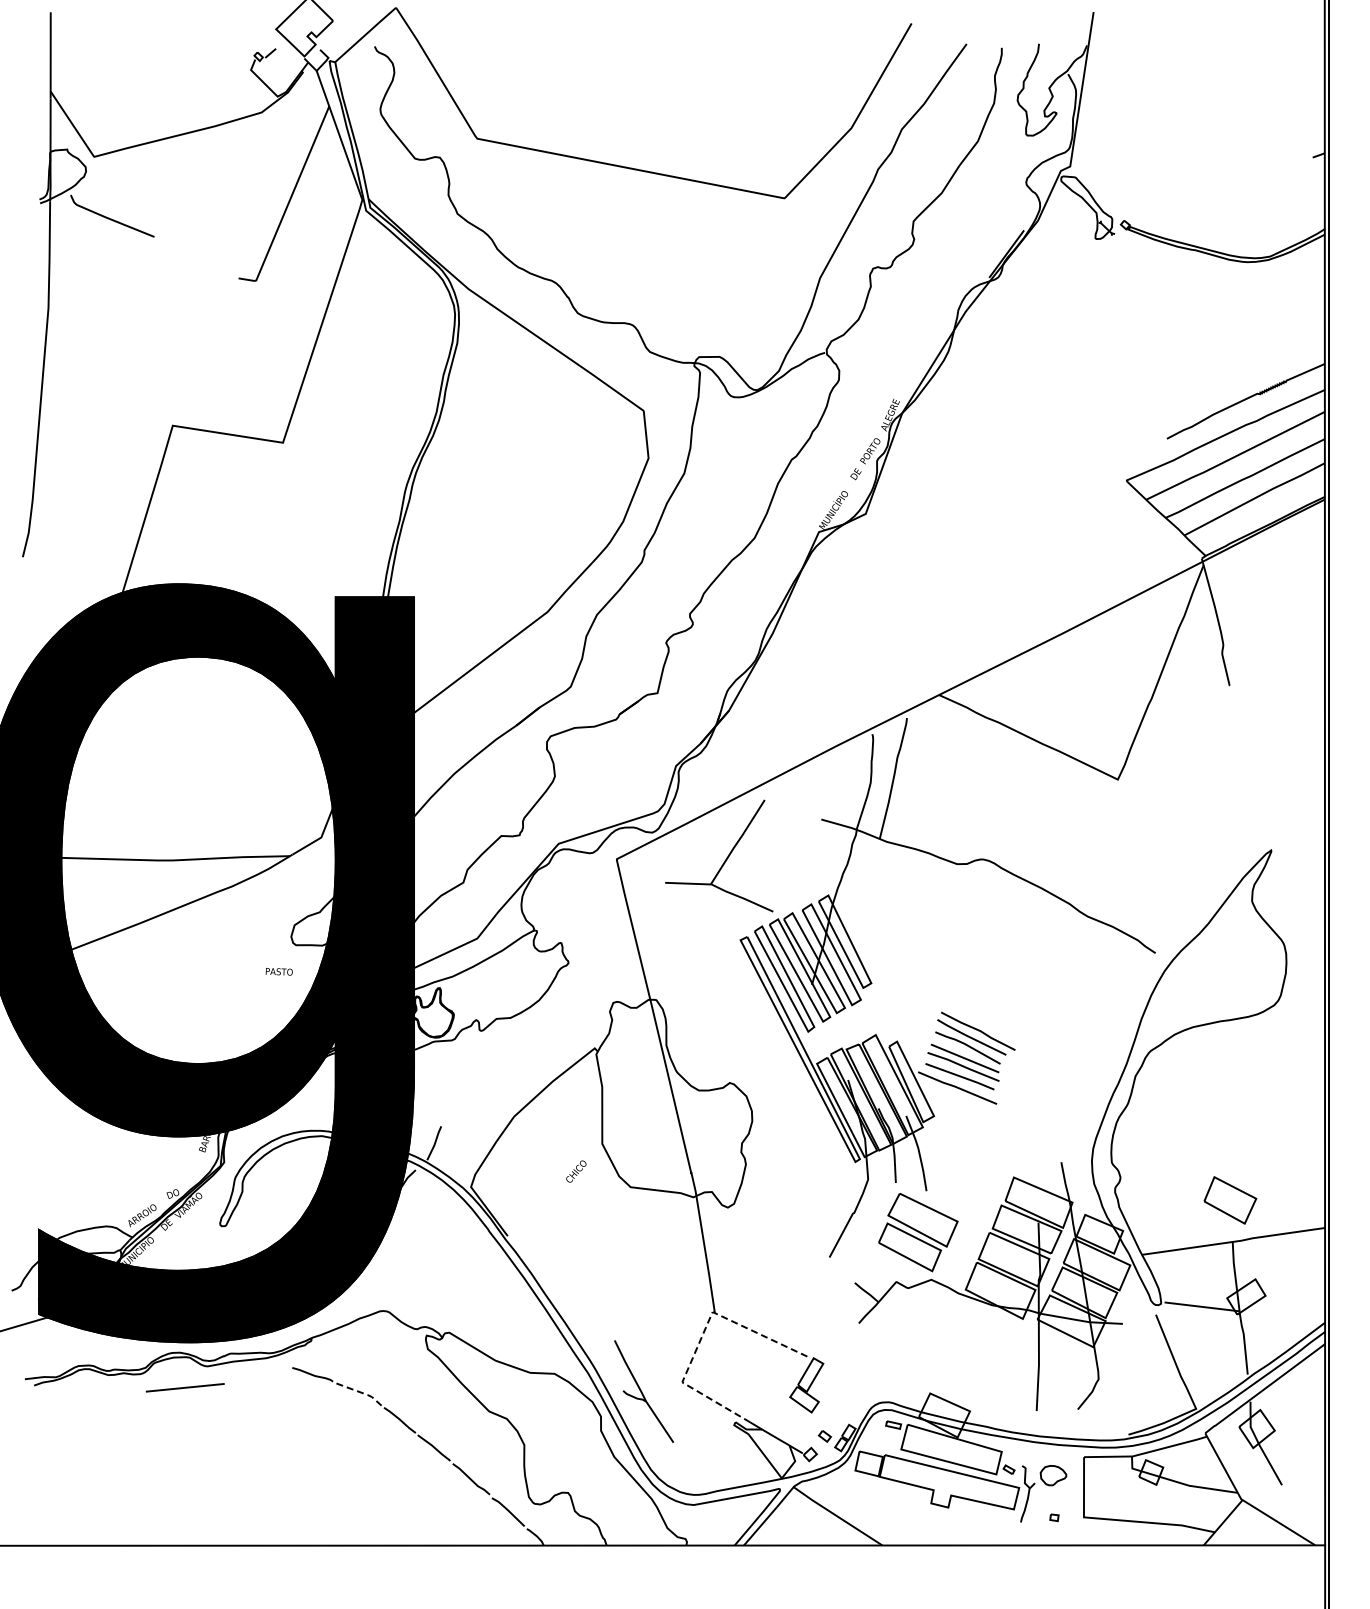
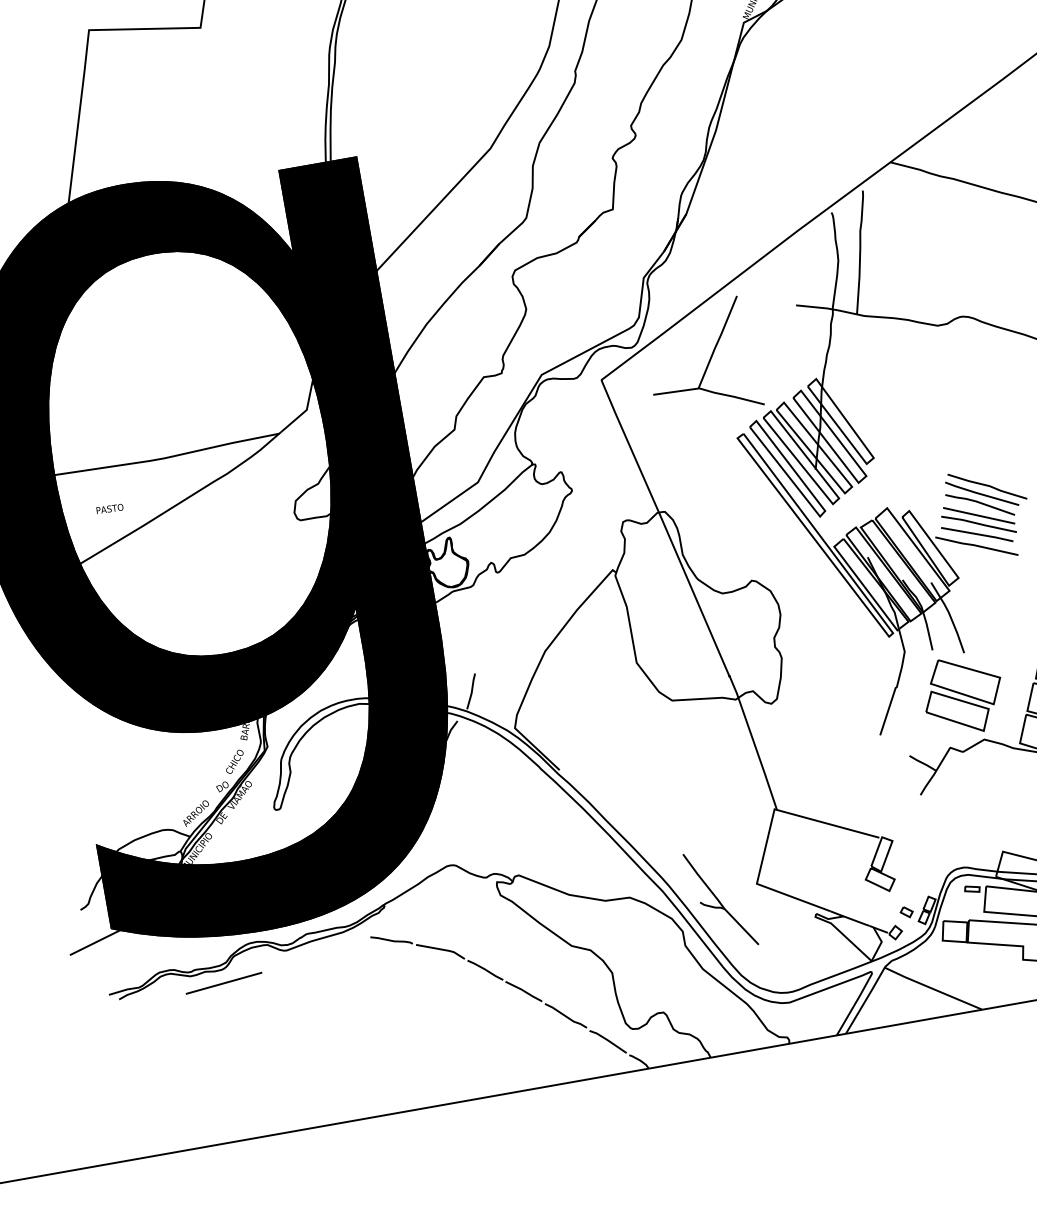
text: (278, 971) -> (109, 508), moved
text: (576, 1171) -> (234, 761), moved
line: (703, 1333) -> (769, 832), dashed -> solid
line: (184, 1387) -> (223, 983), moved
line: (361, 1392) -> (442, 949), dashed -> solid

